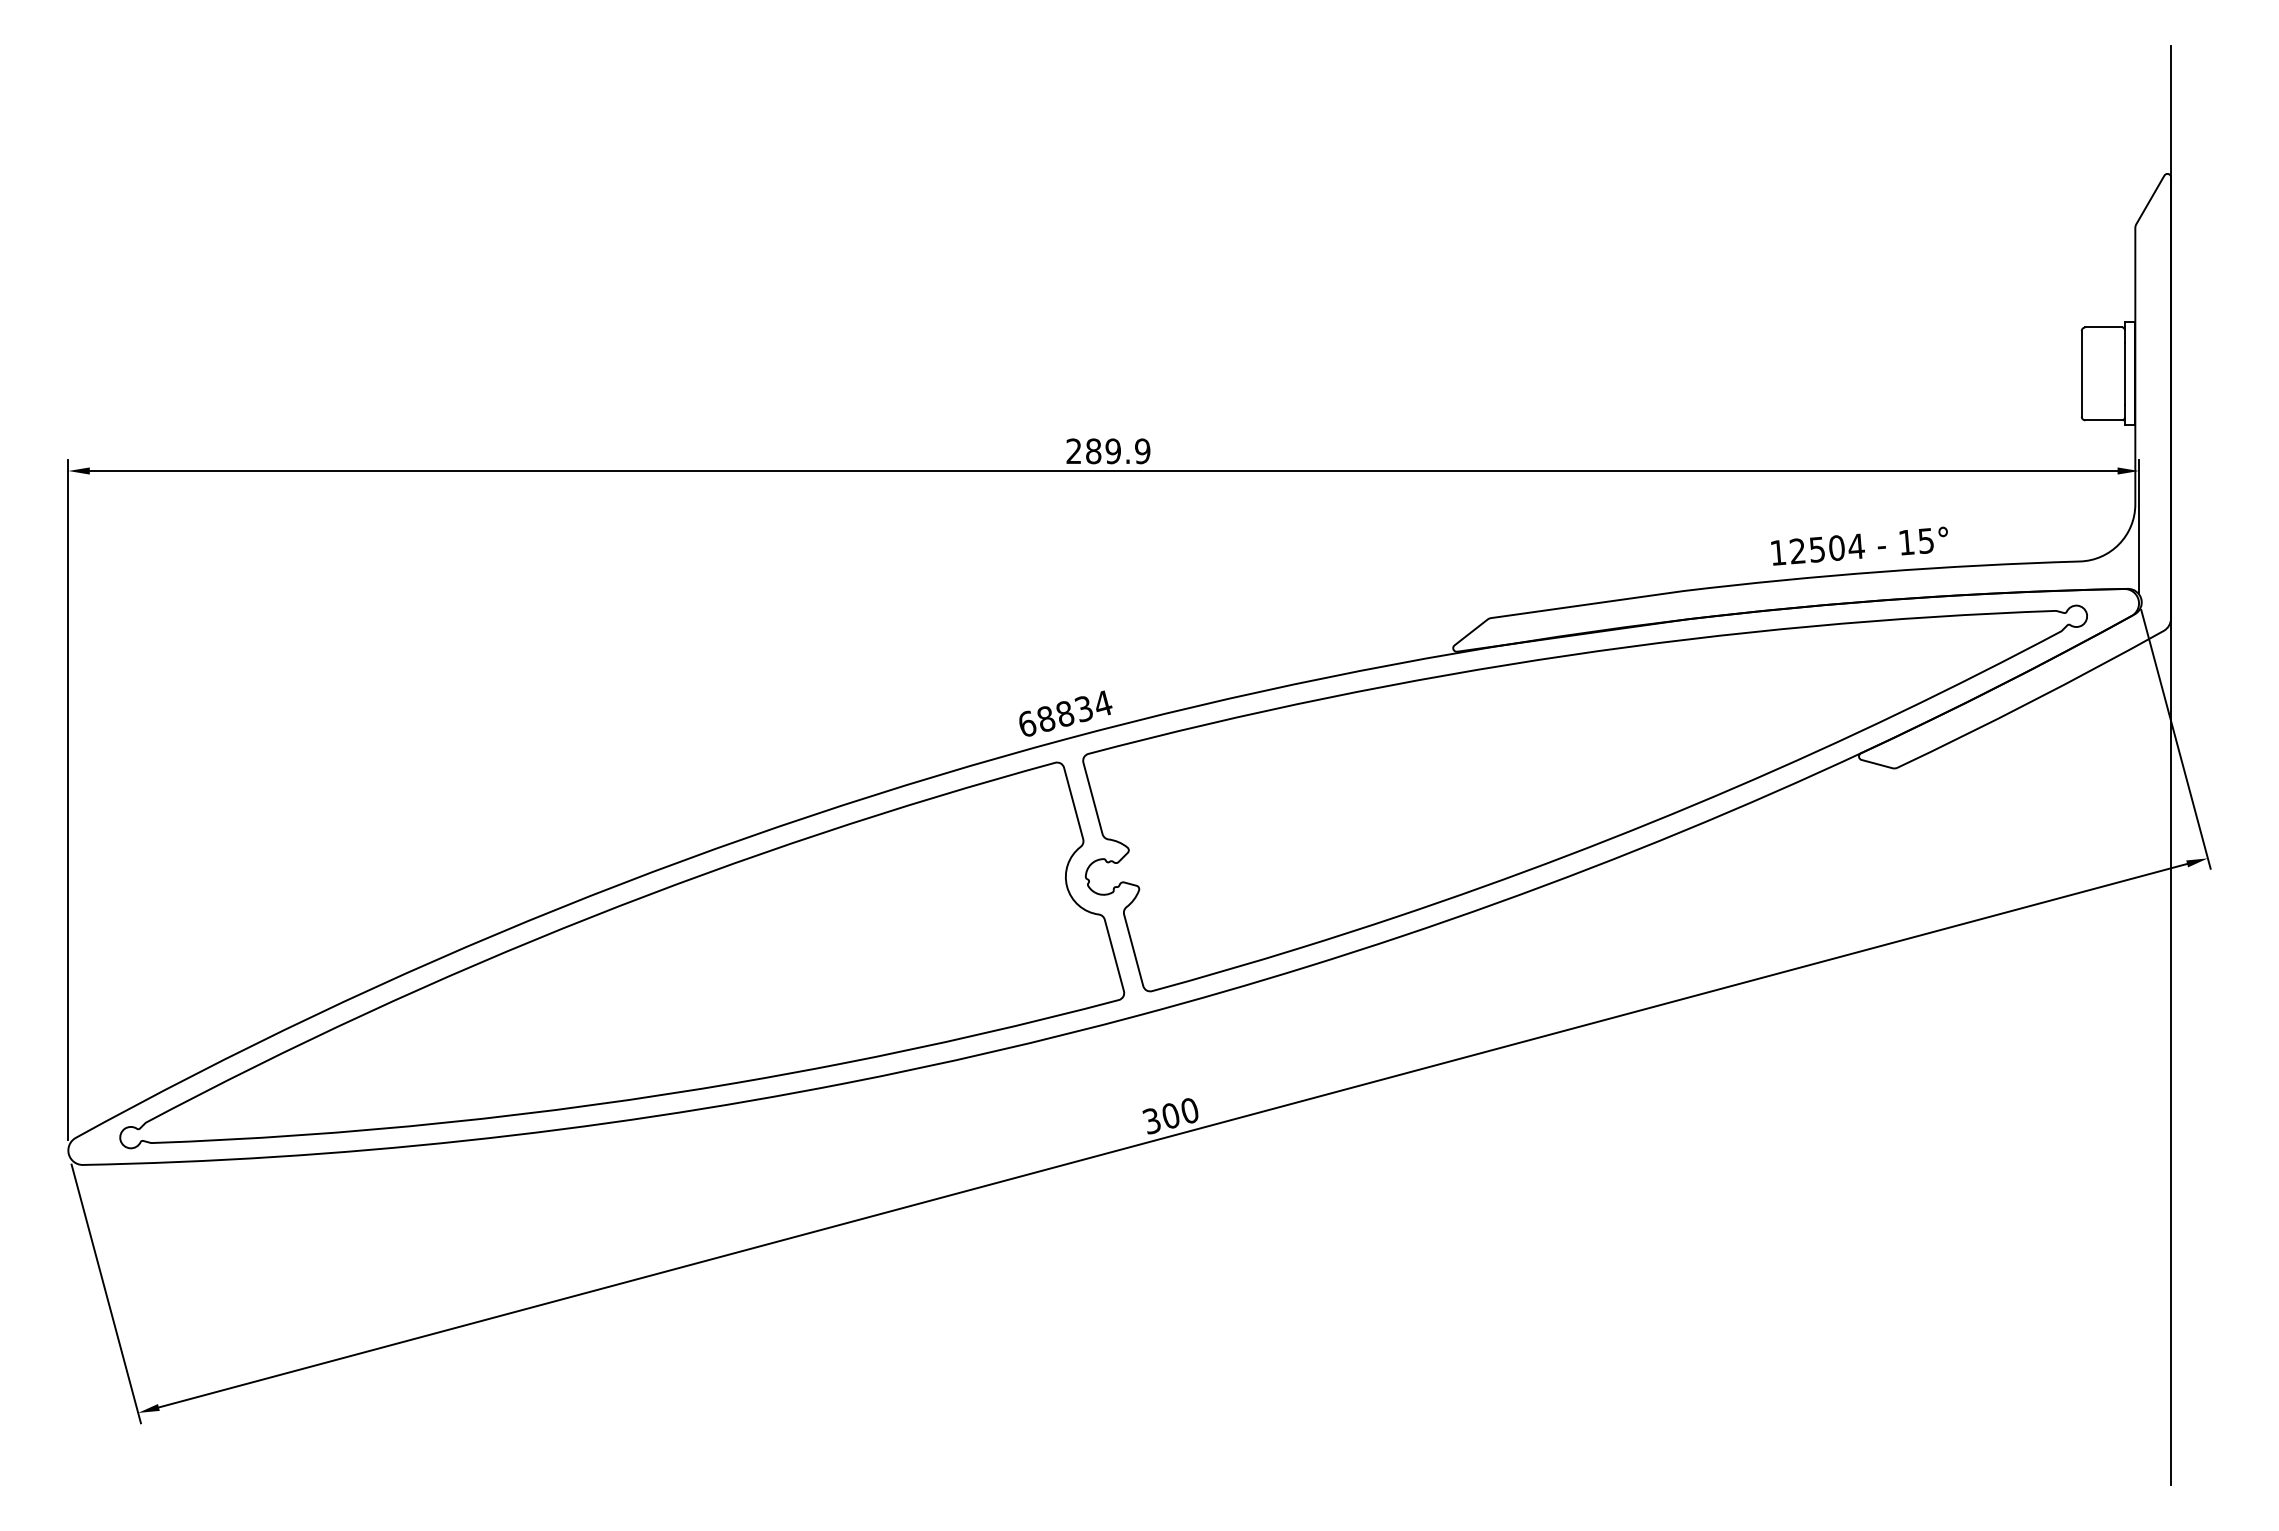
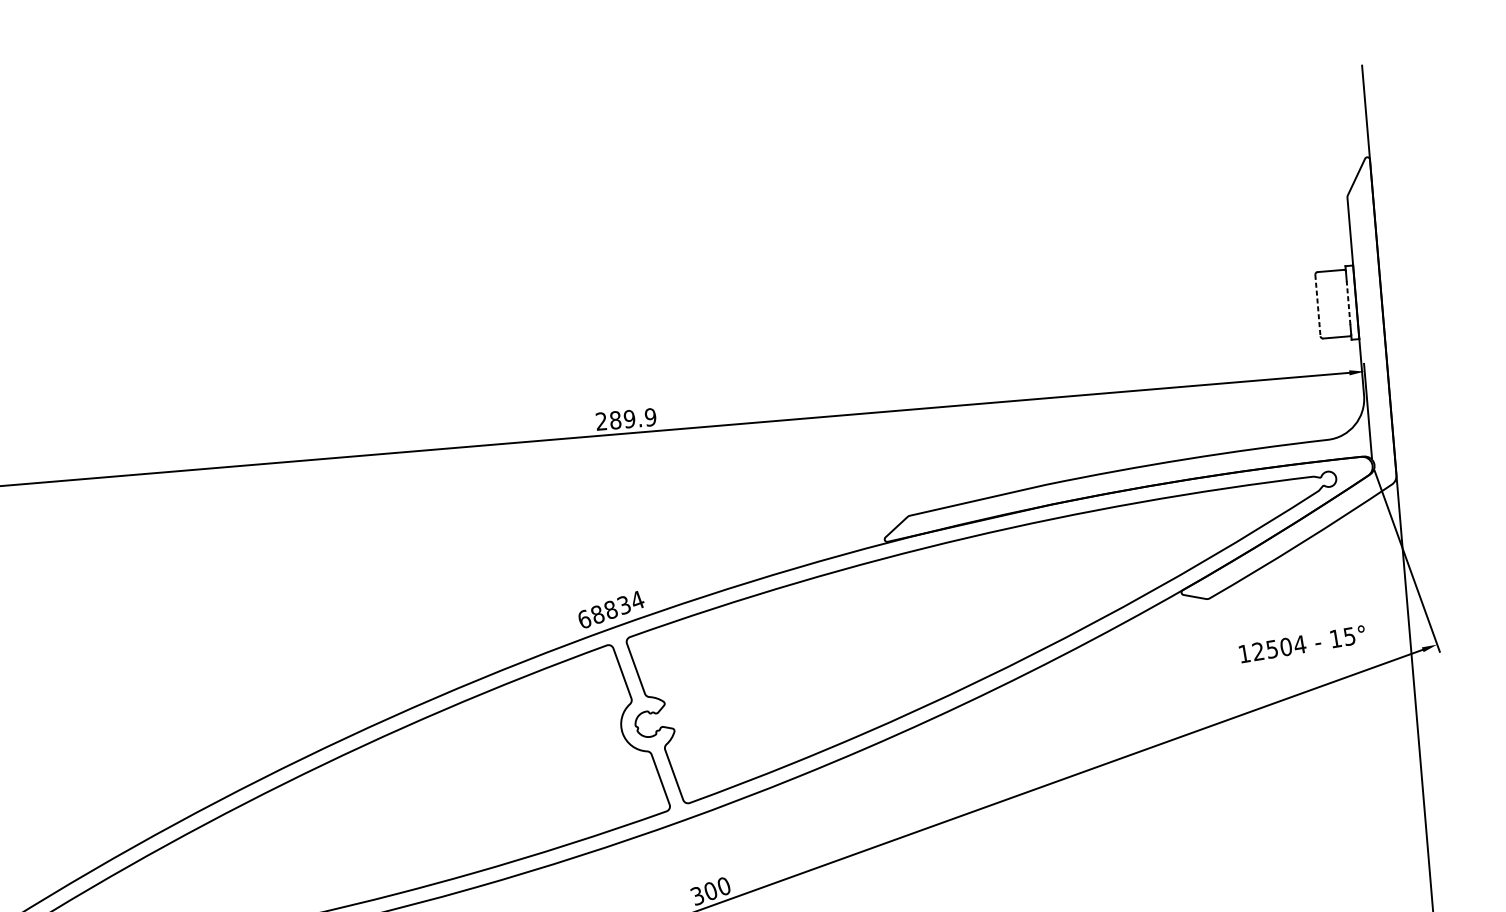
line: (2081, 373) -> (1317, 305), solid -> dashed
line: (2124, 373) -> (1348, 302), solid -> dashed
text: (1859, 545) -> (1302, 643), moved

